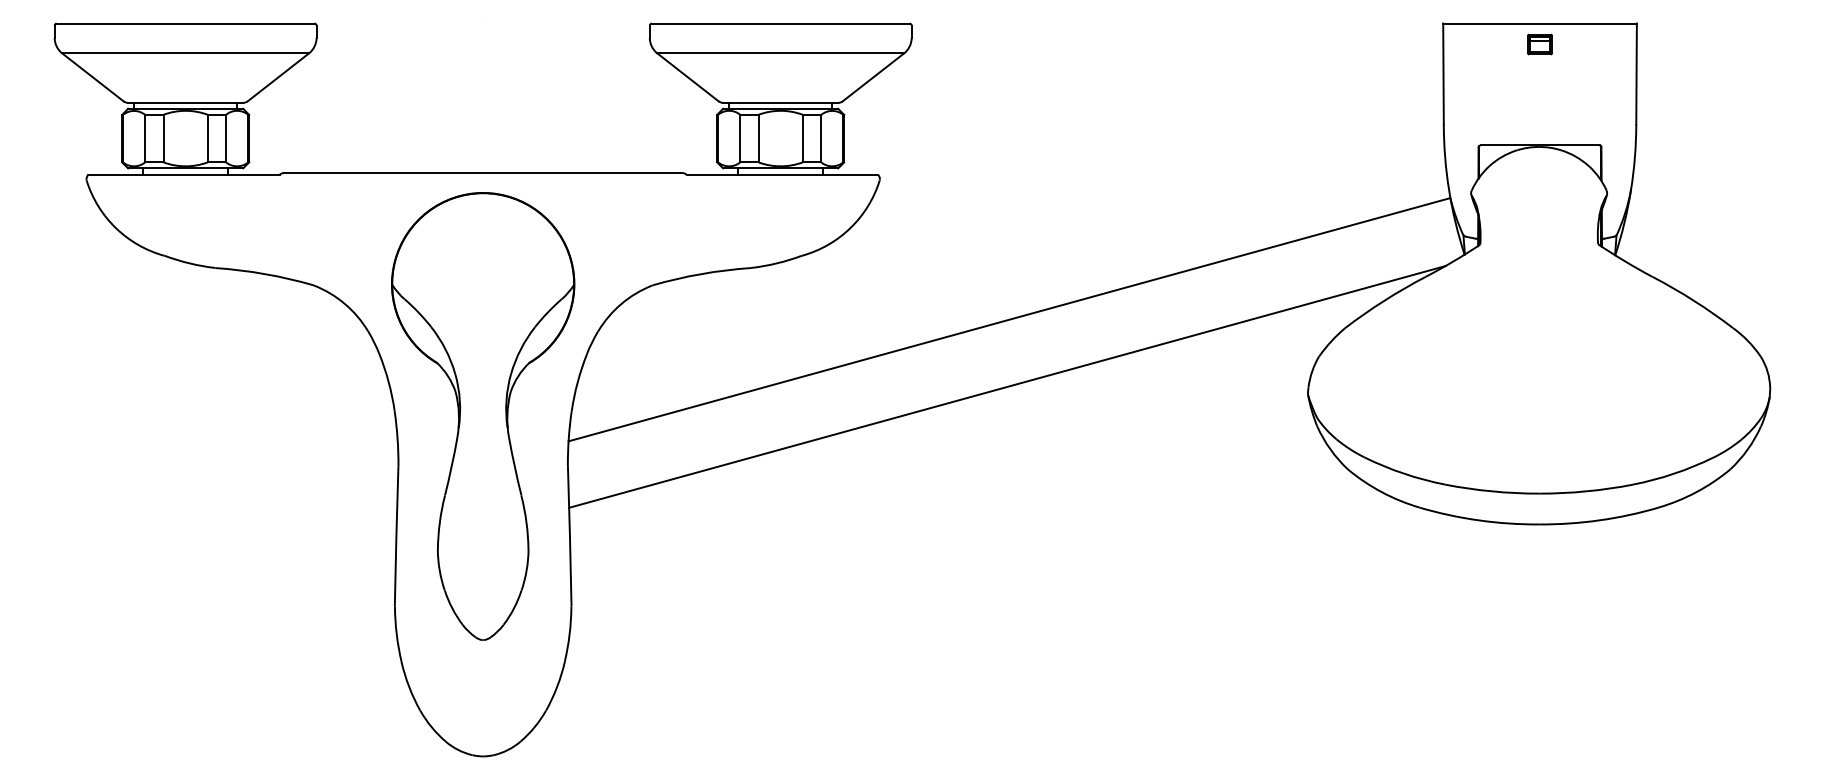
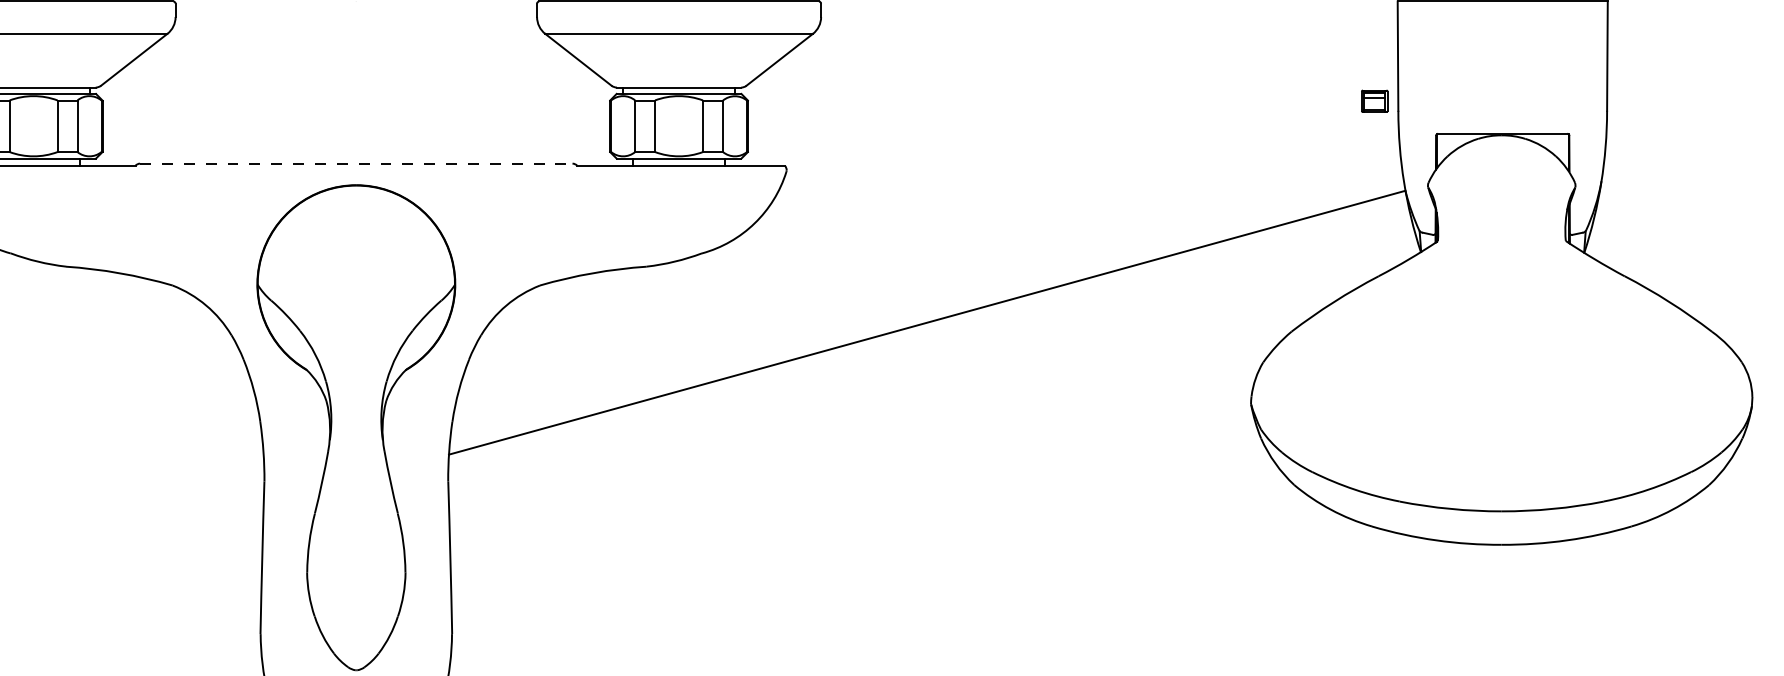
part: (1539, 44) -> (1374, 101), moved
line: (483, 173) -> (356, 164), solid -> dashed
line: (1007, 386) -> (925, 395), removed

